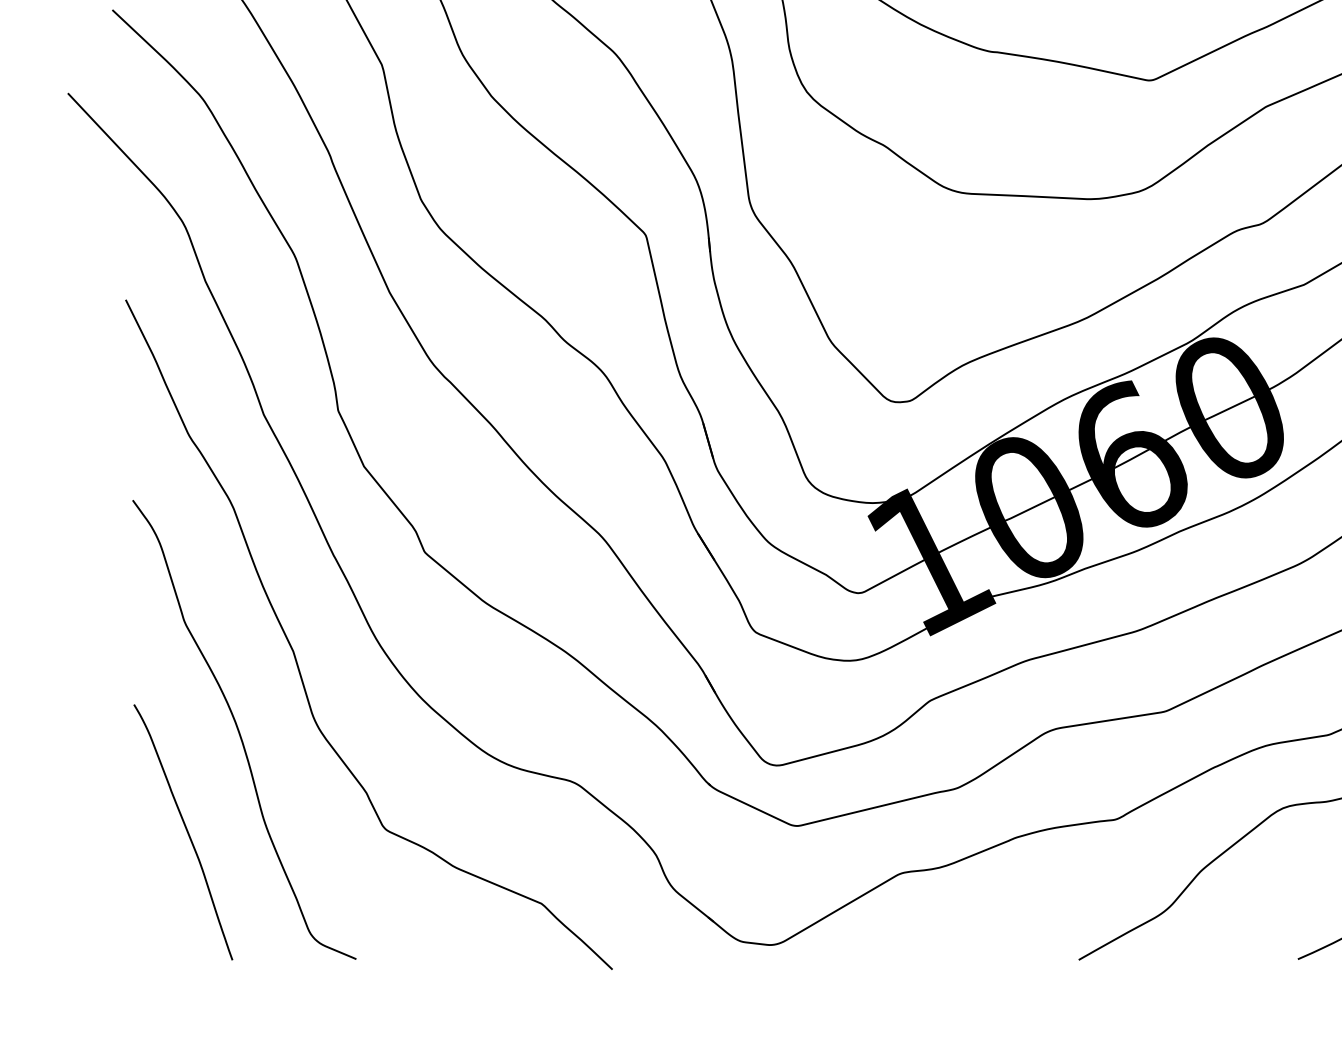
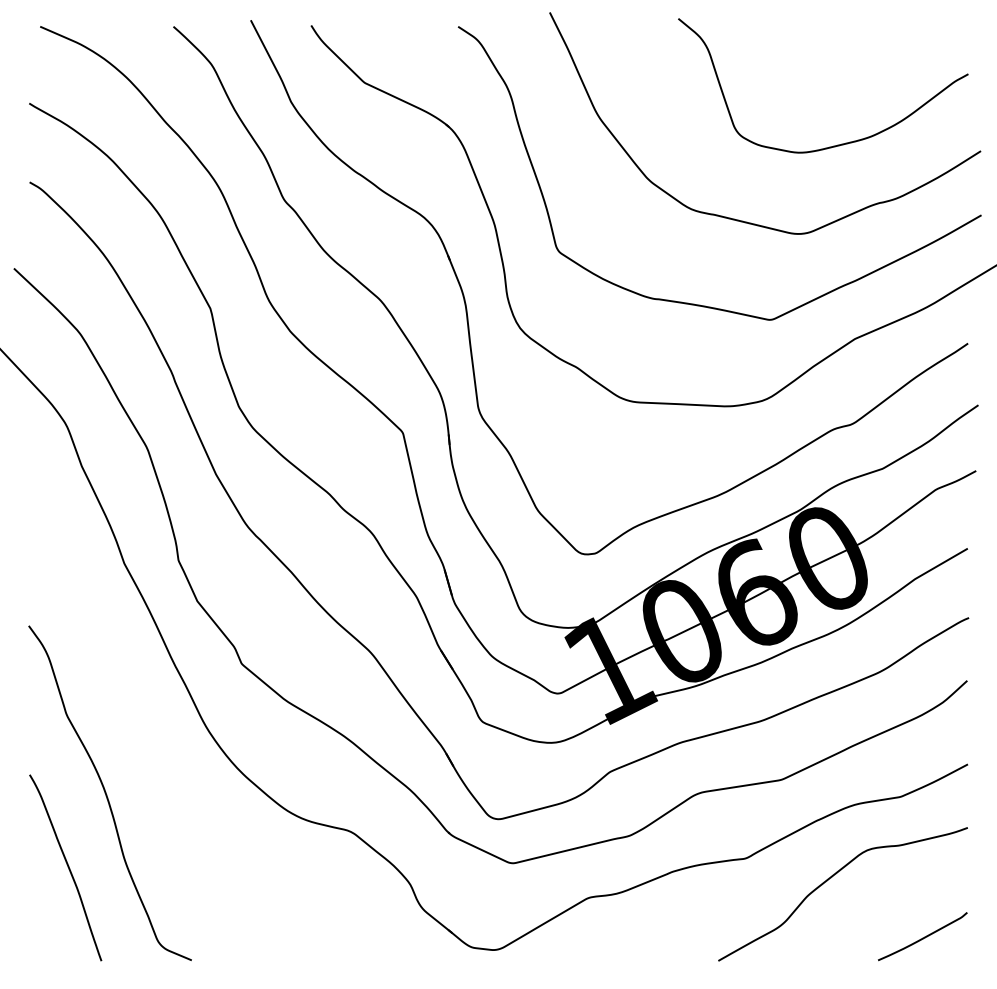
curve: (296, 657) -> (148, 740), removed

